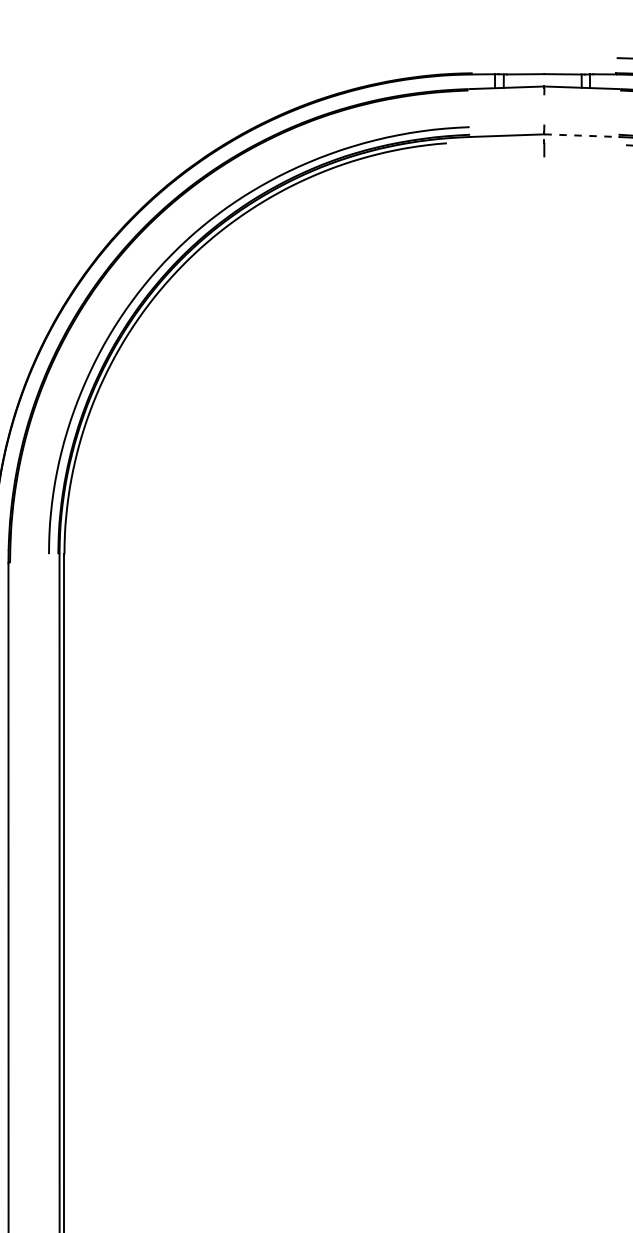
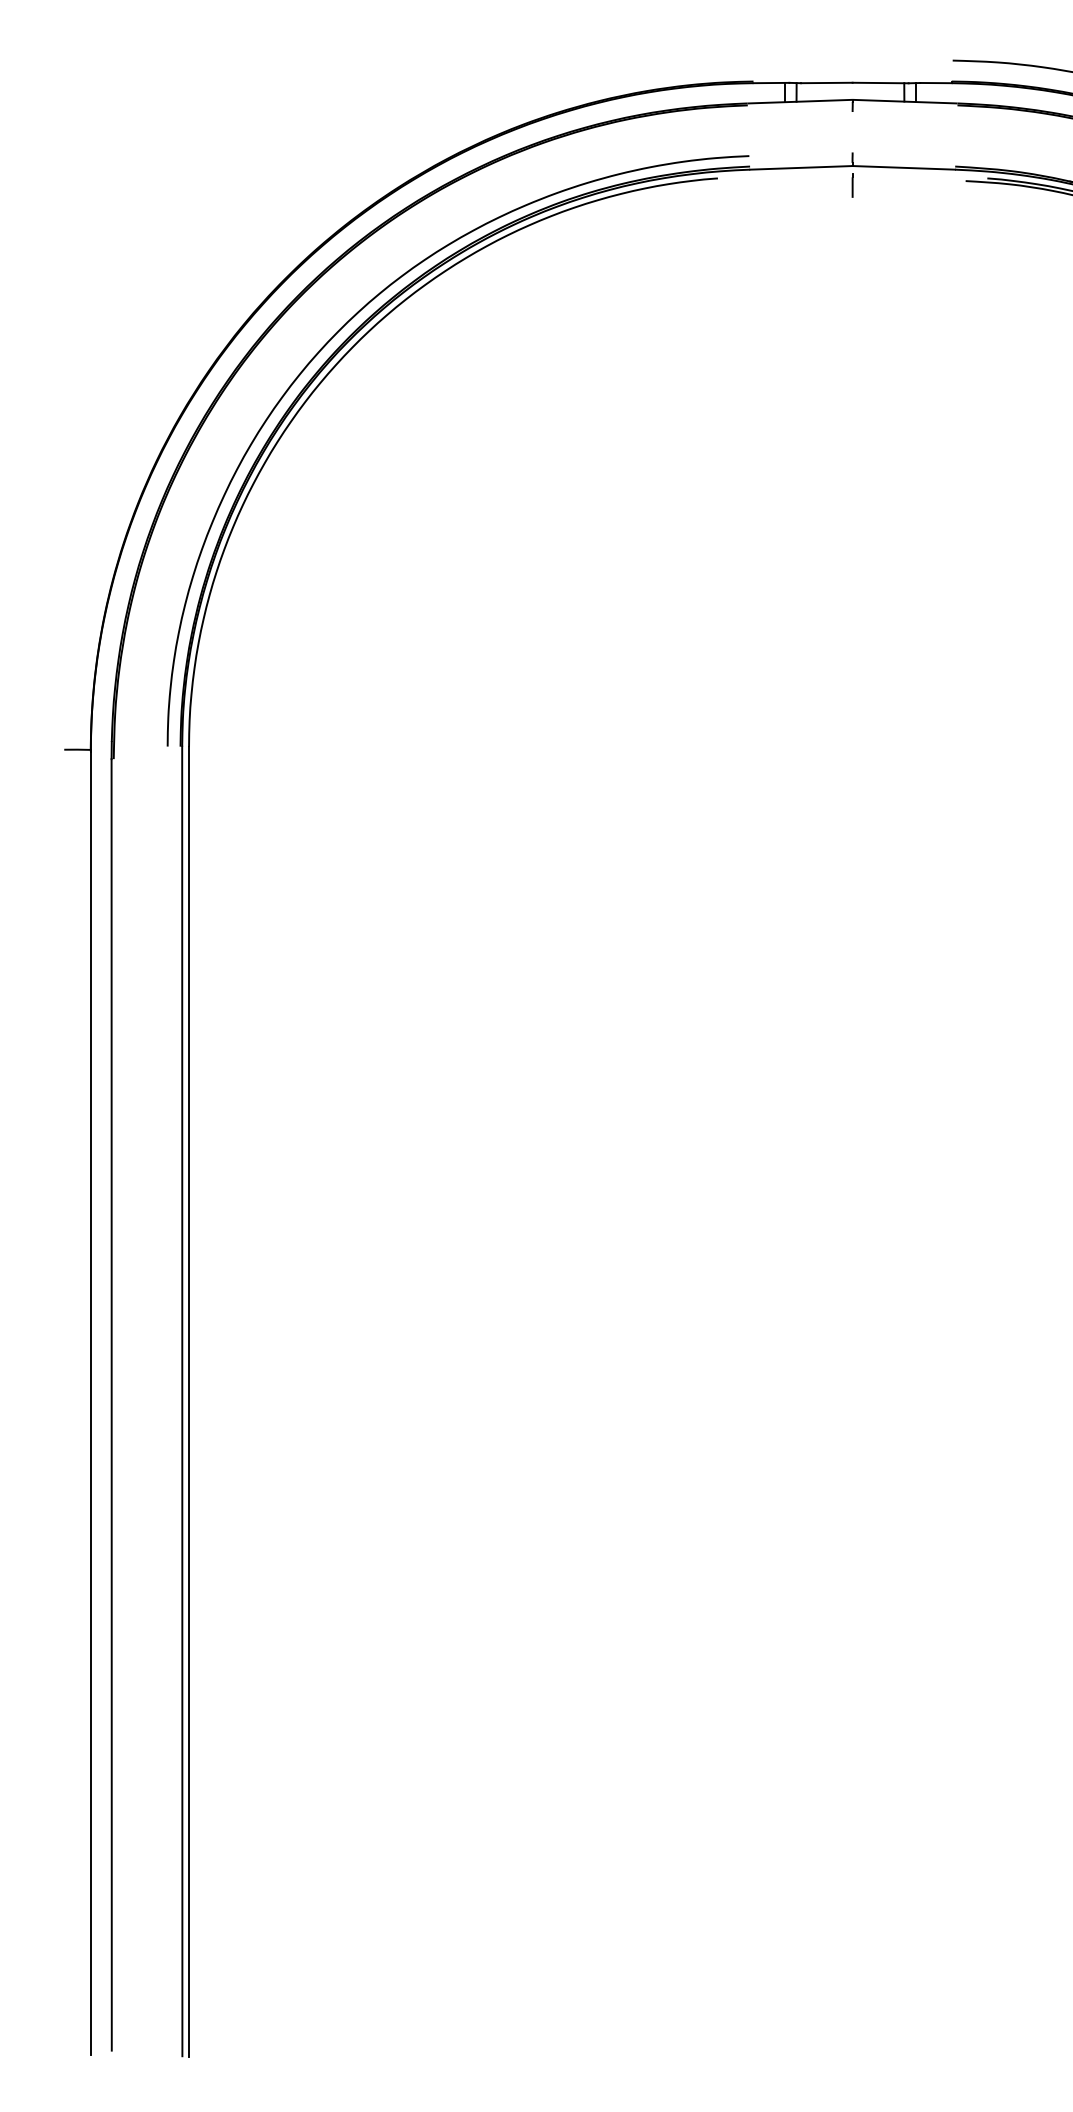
line: (581, 135) -> (904, 167), dashed -> solid

